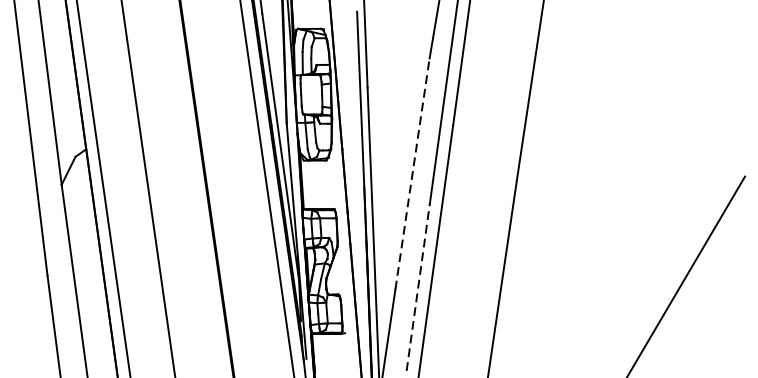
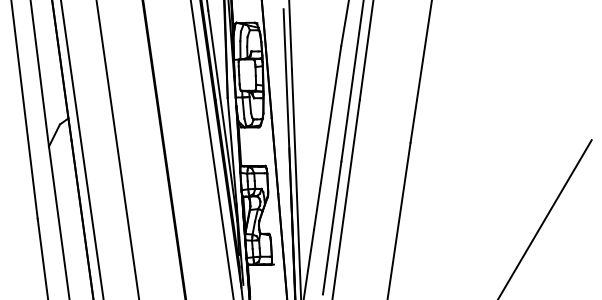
line: (412, 174) -> (327, 138), dashed -> solid
line: (418, 286) -> (332, 227), dashed -> solid

